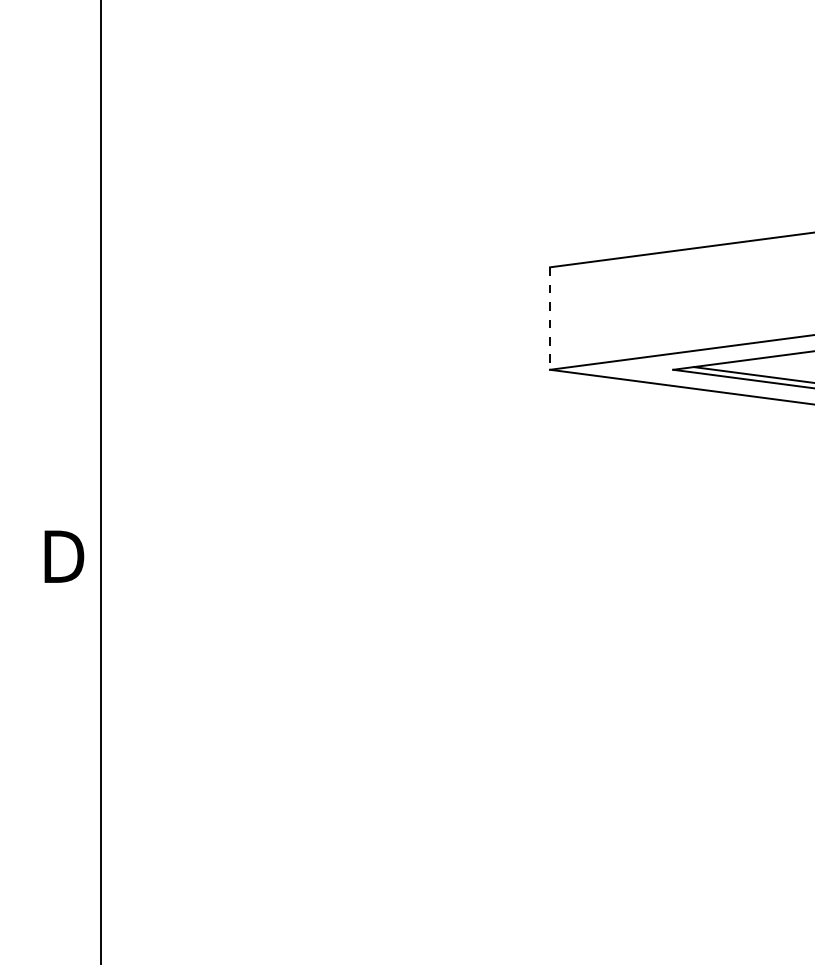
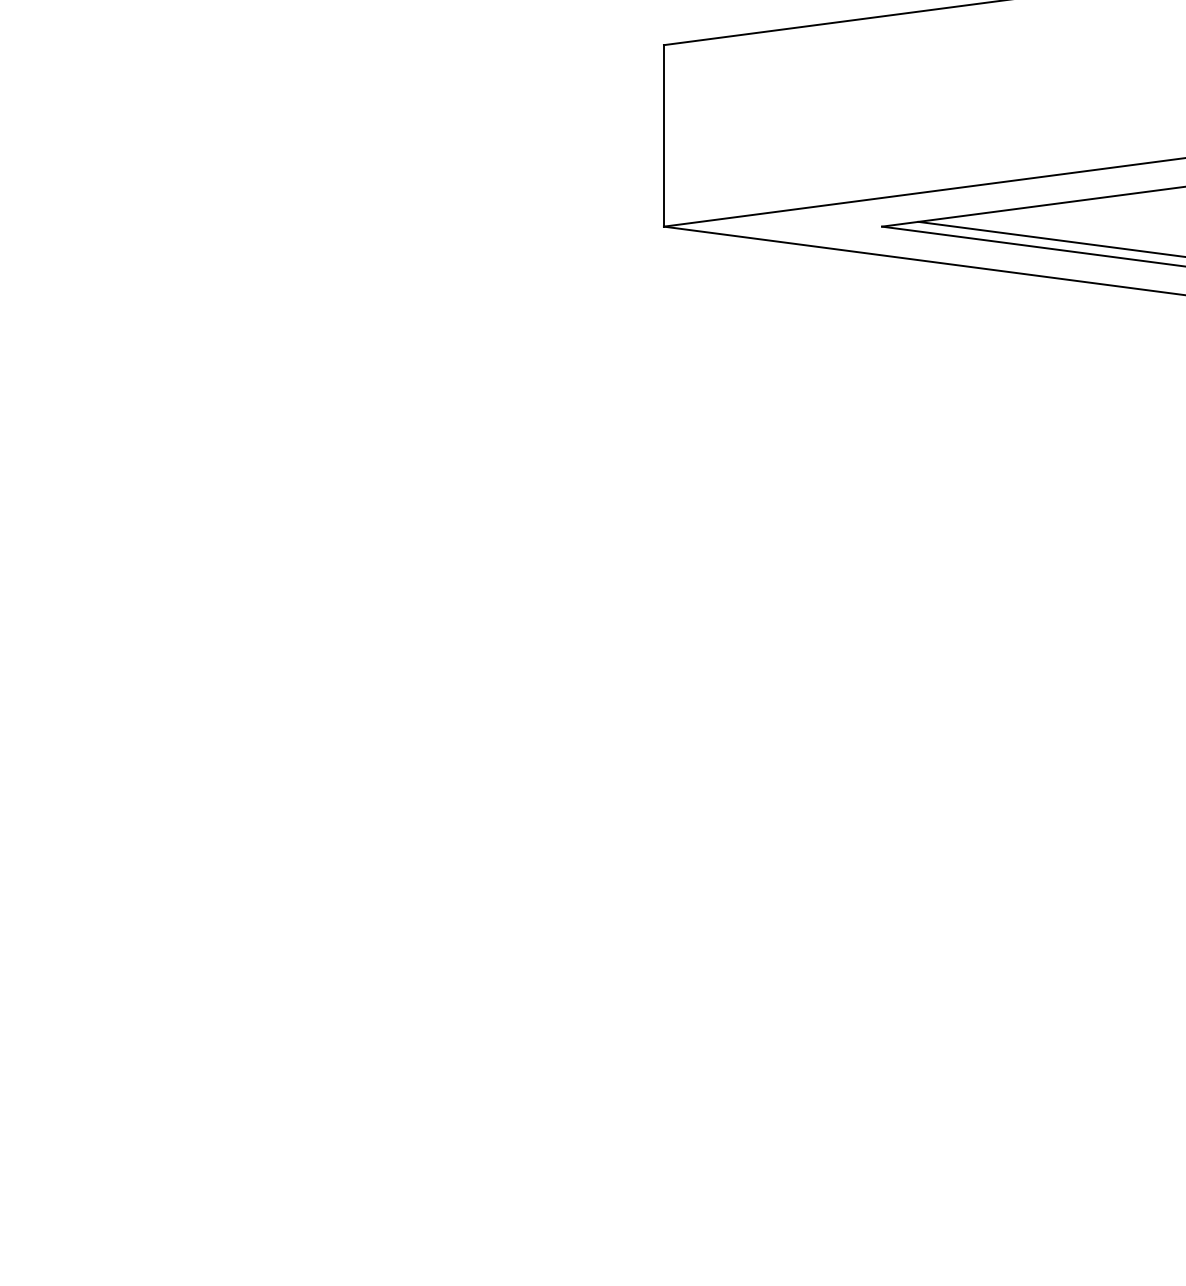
line: (550, 319) -> (664, 137), dashed -> solid

